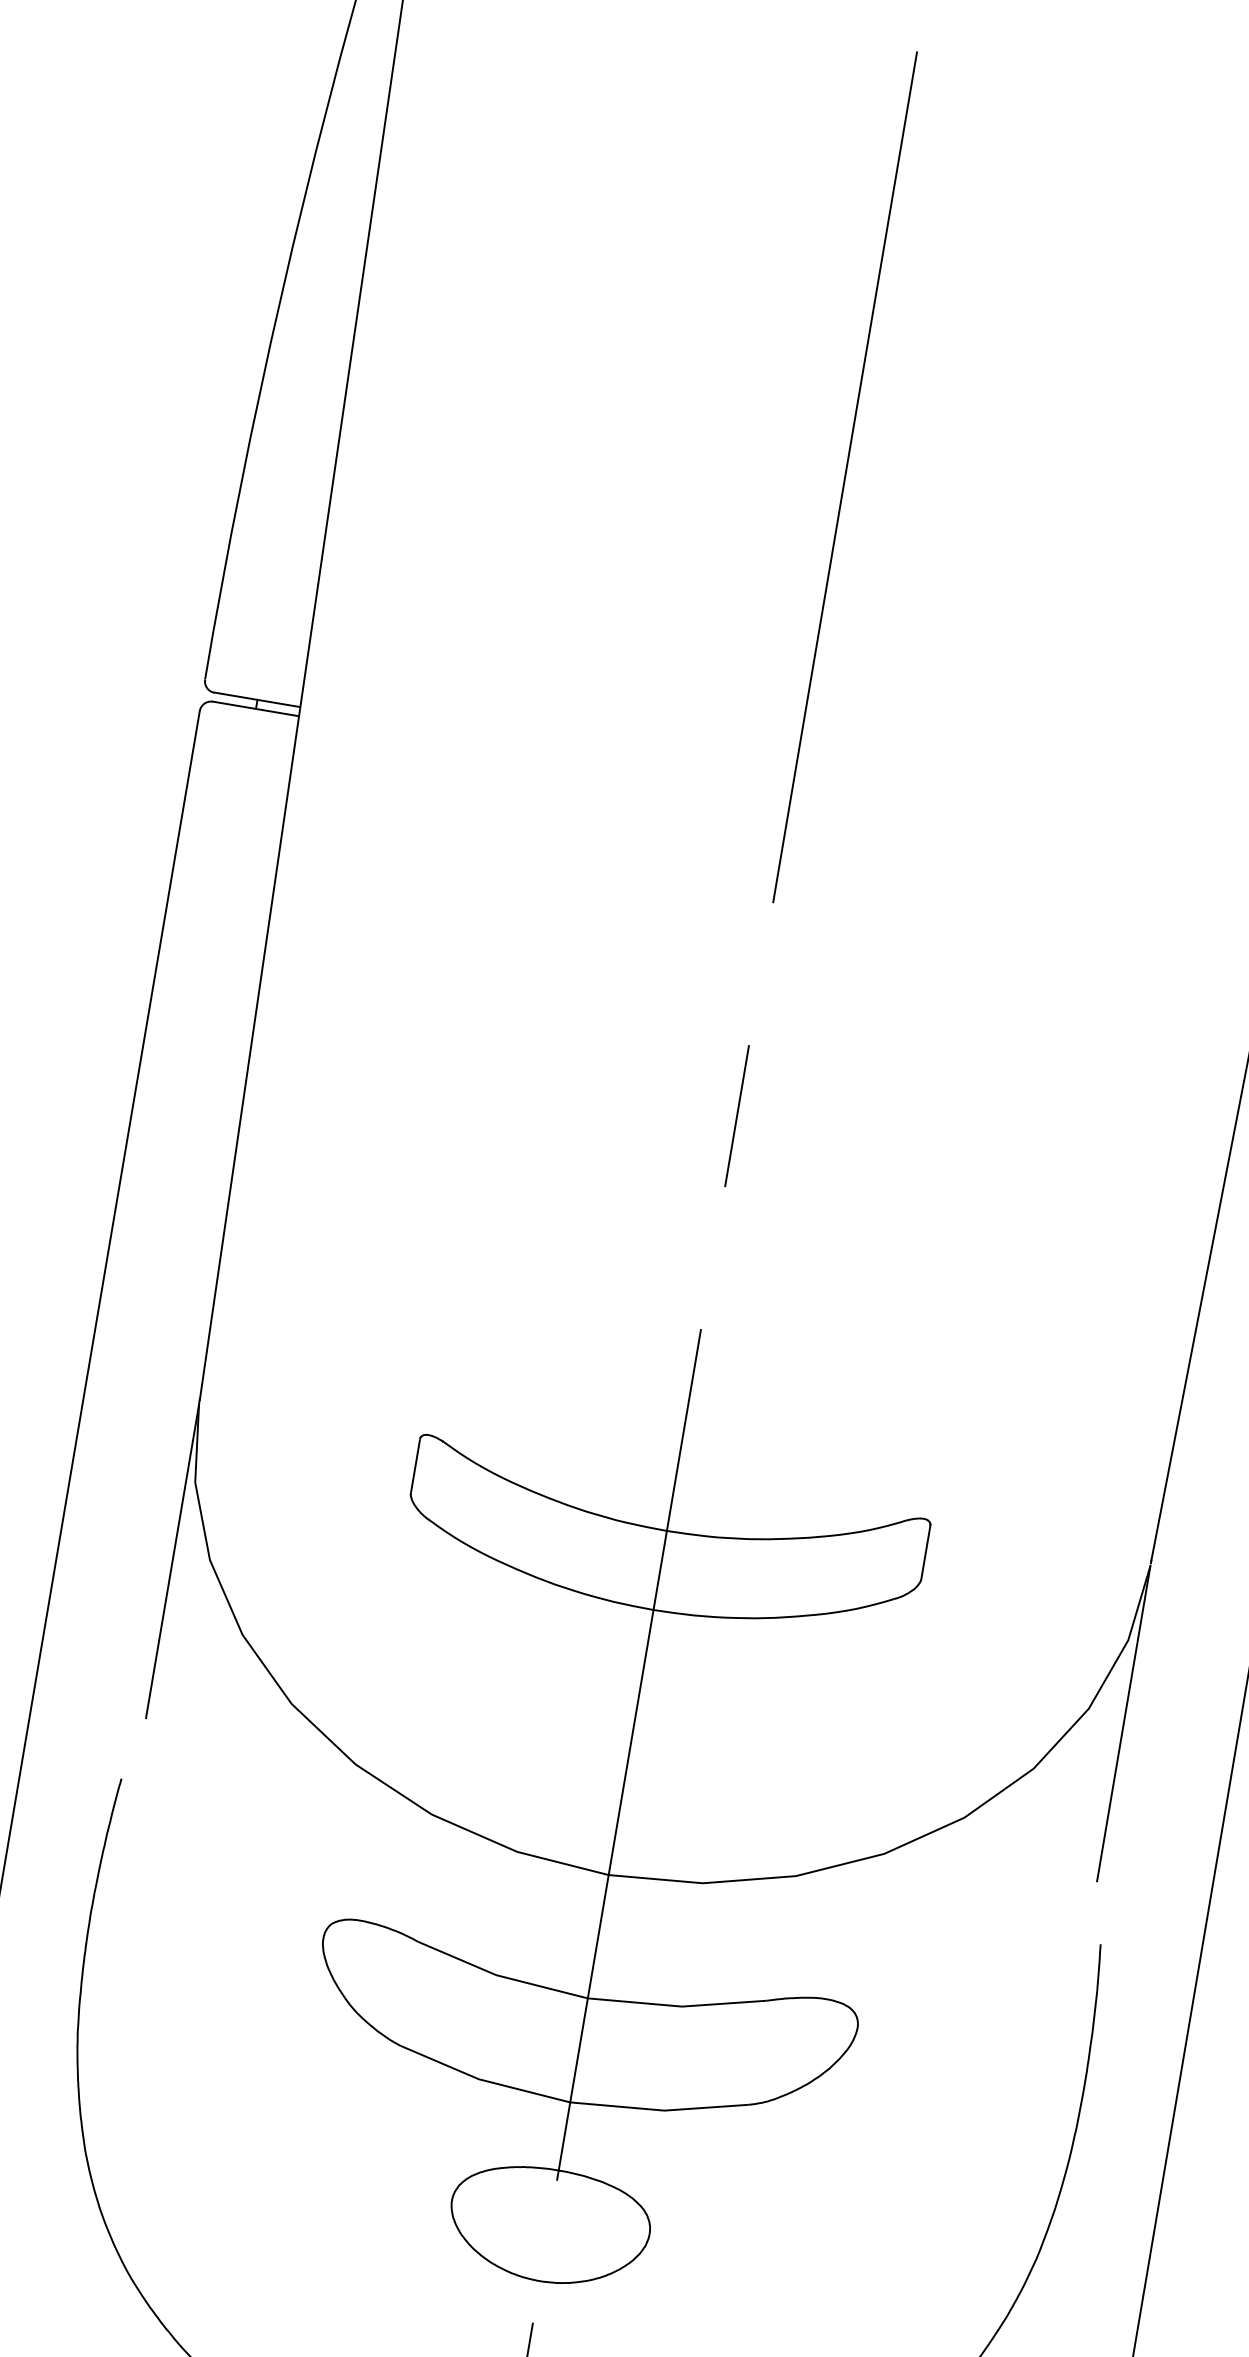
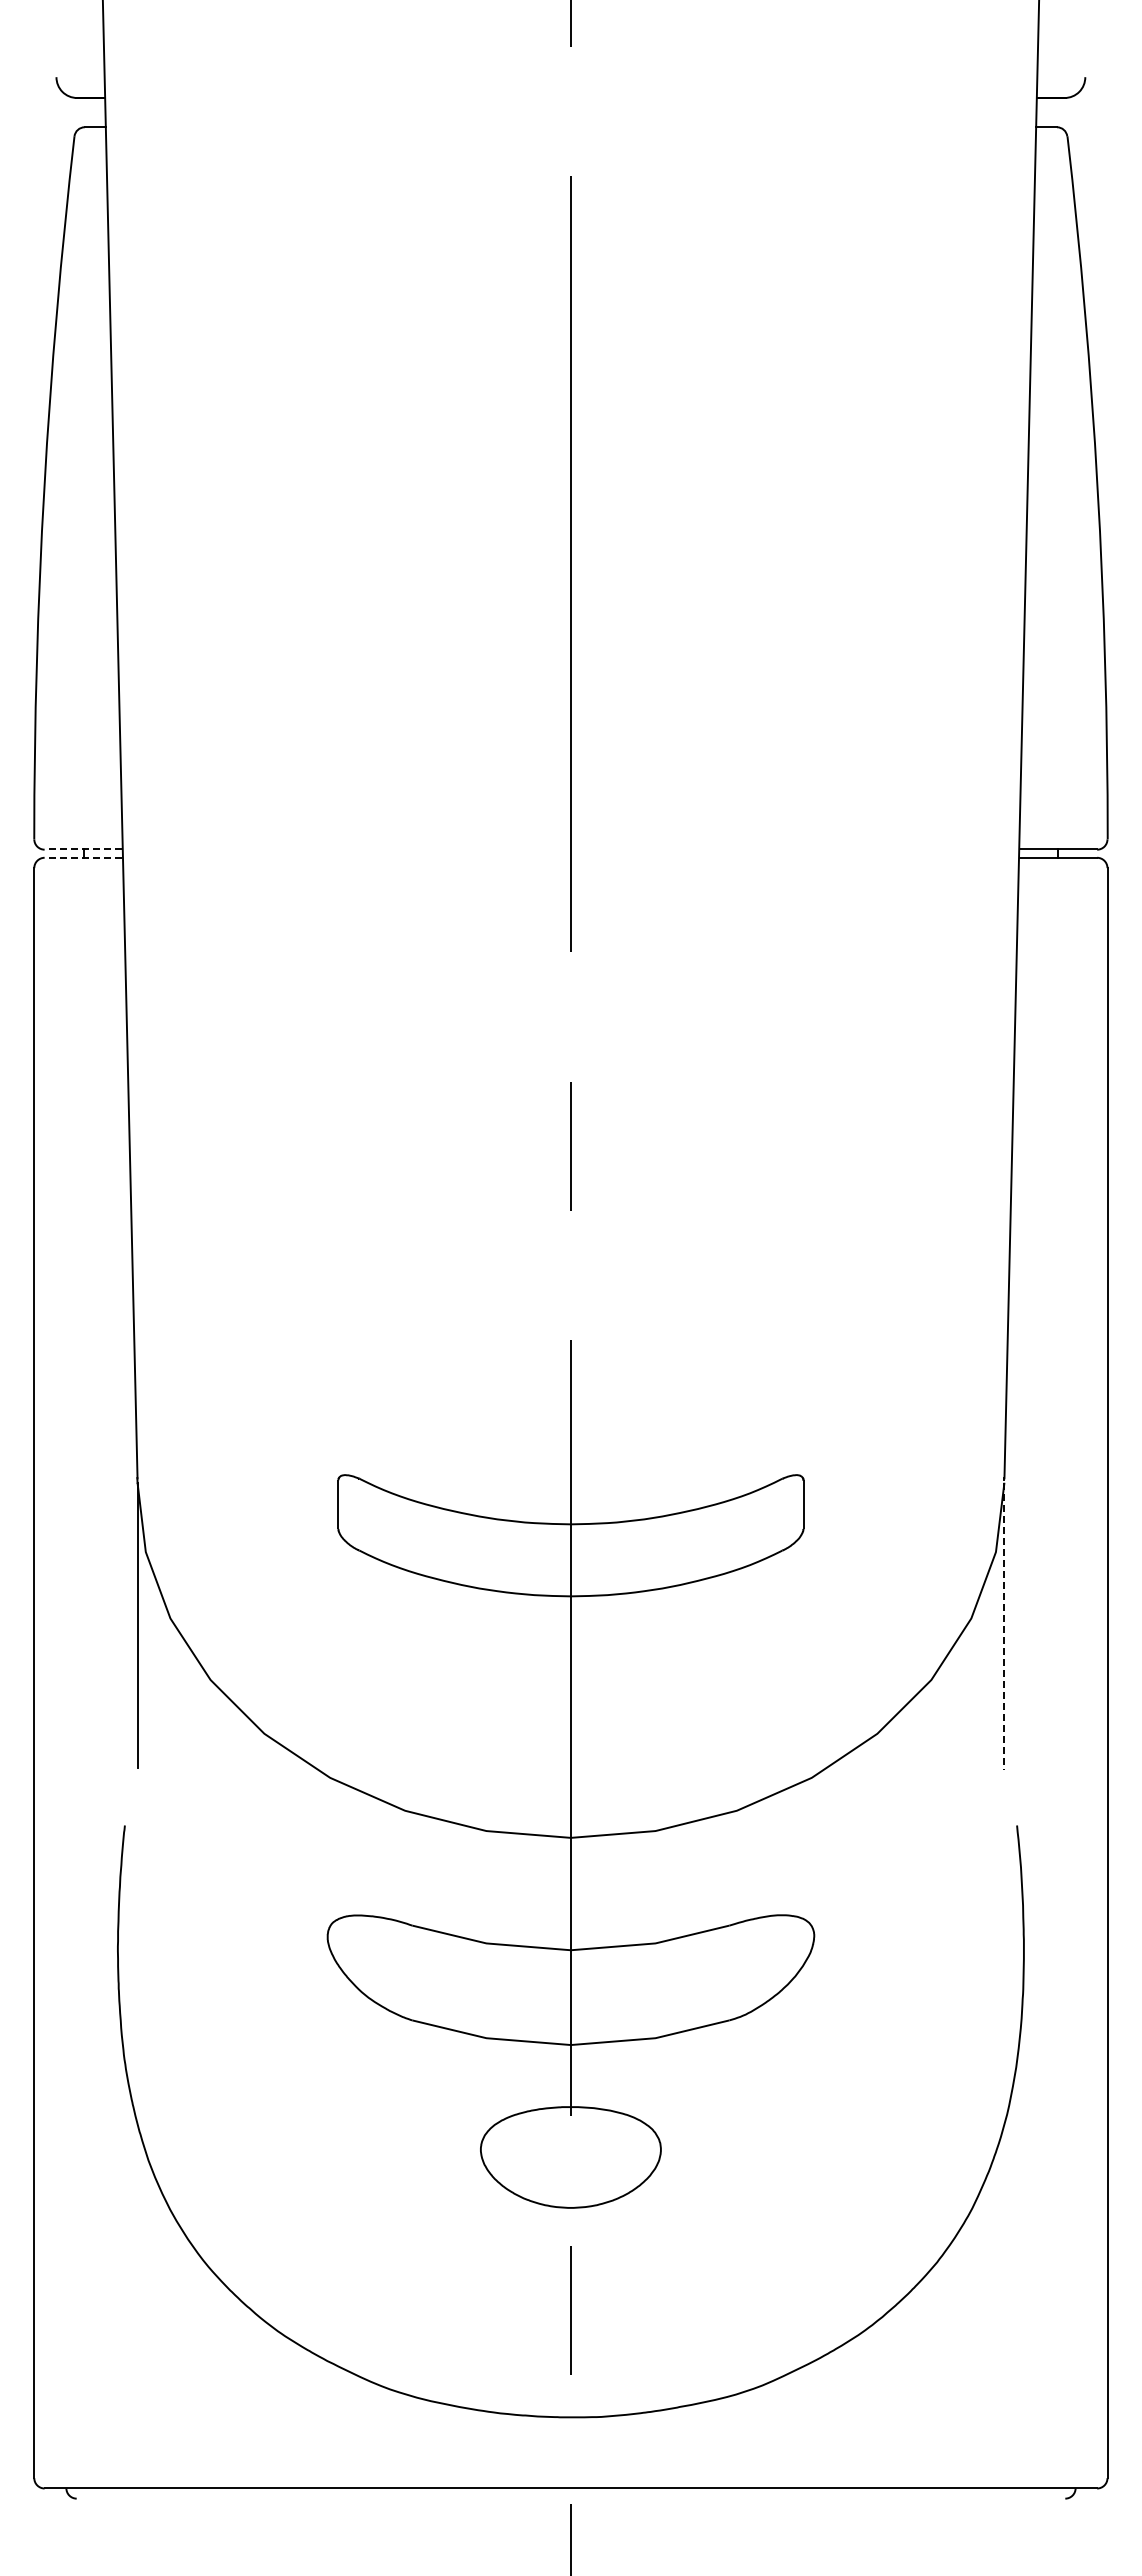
line: (257, 699) -> (83, 849), solid -> dashed
line: (255, 708) -> (83, 857), solid -> dashed
line: (1123, 1723) -> (1004, 1626), solid -> dashed

